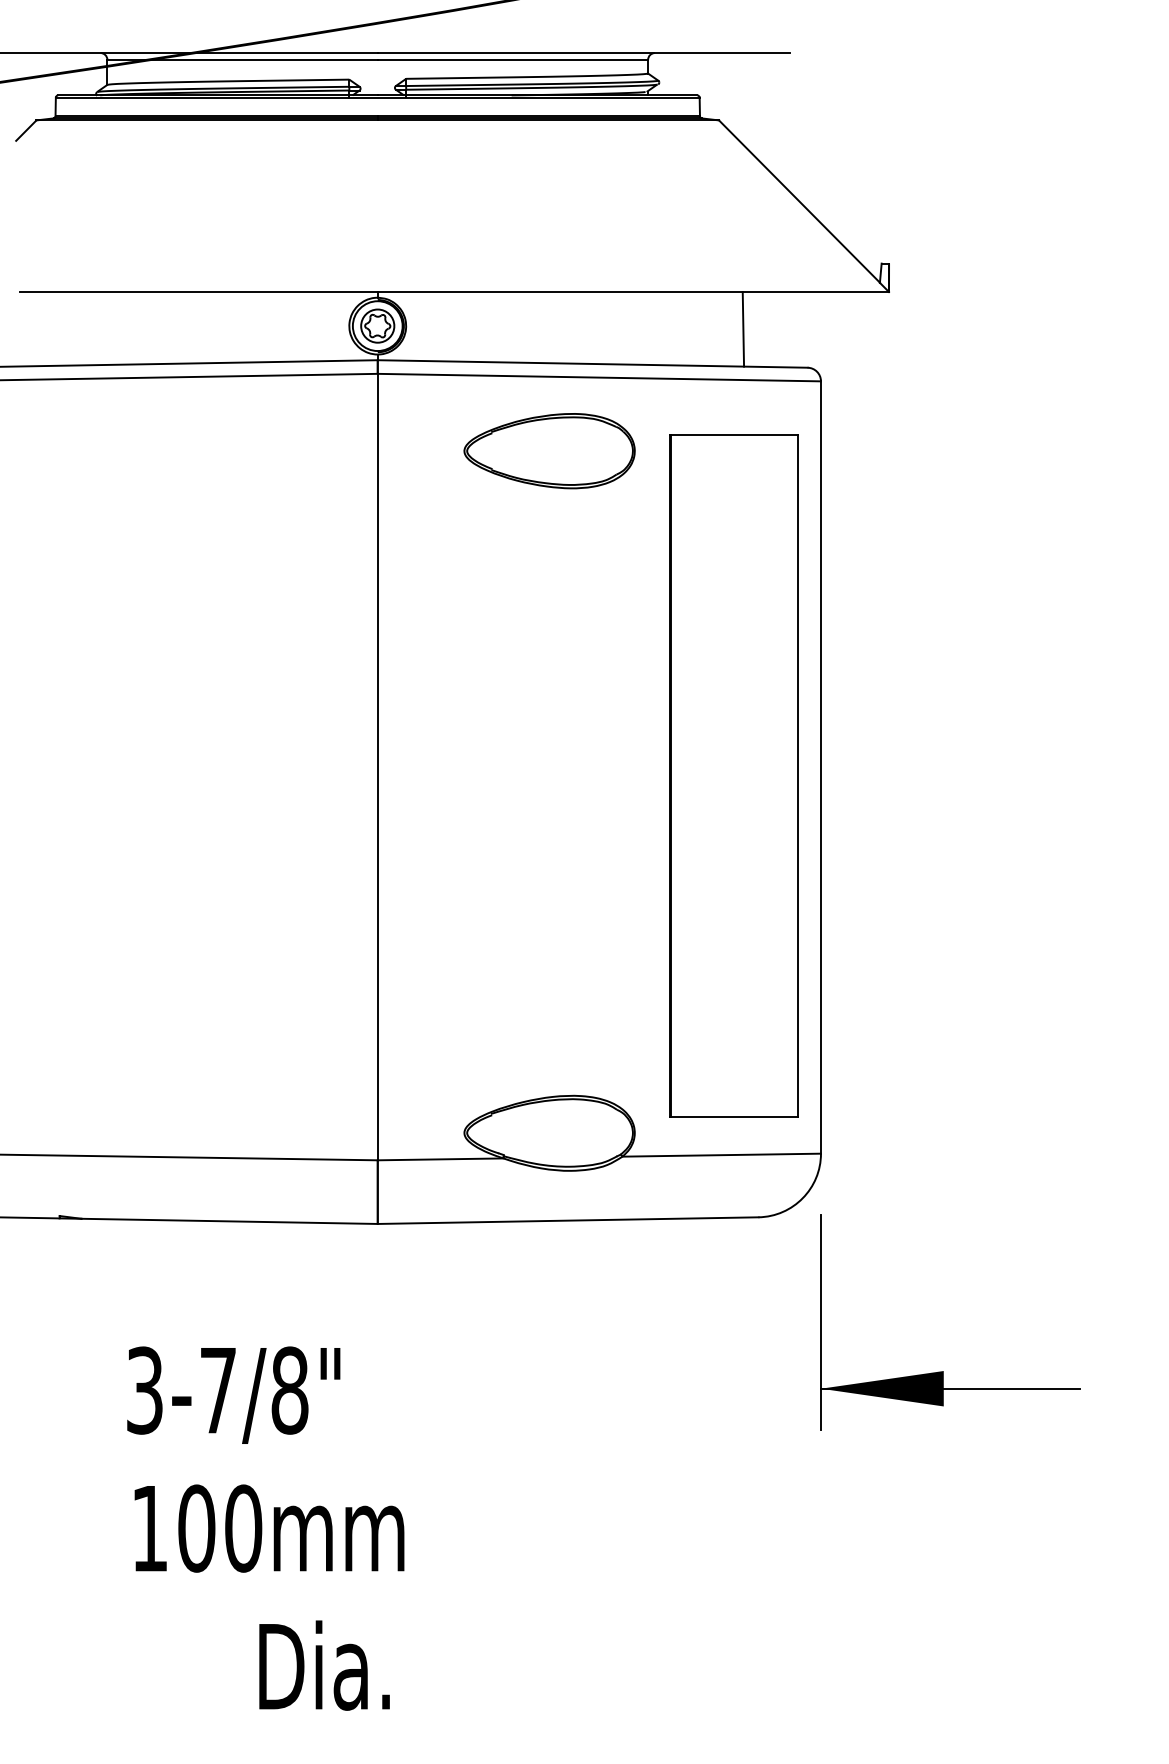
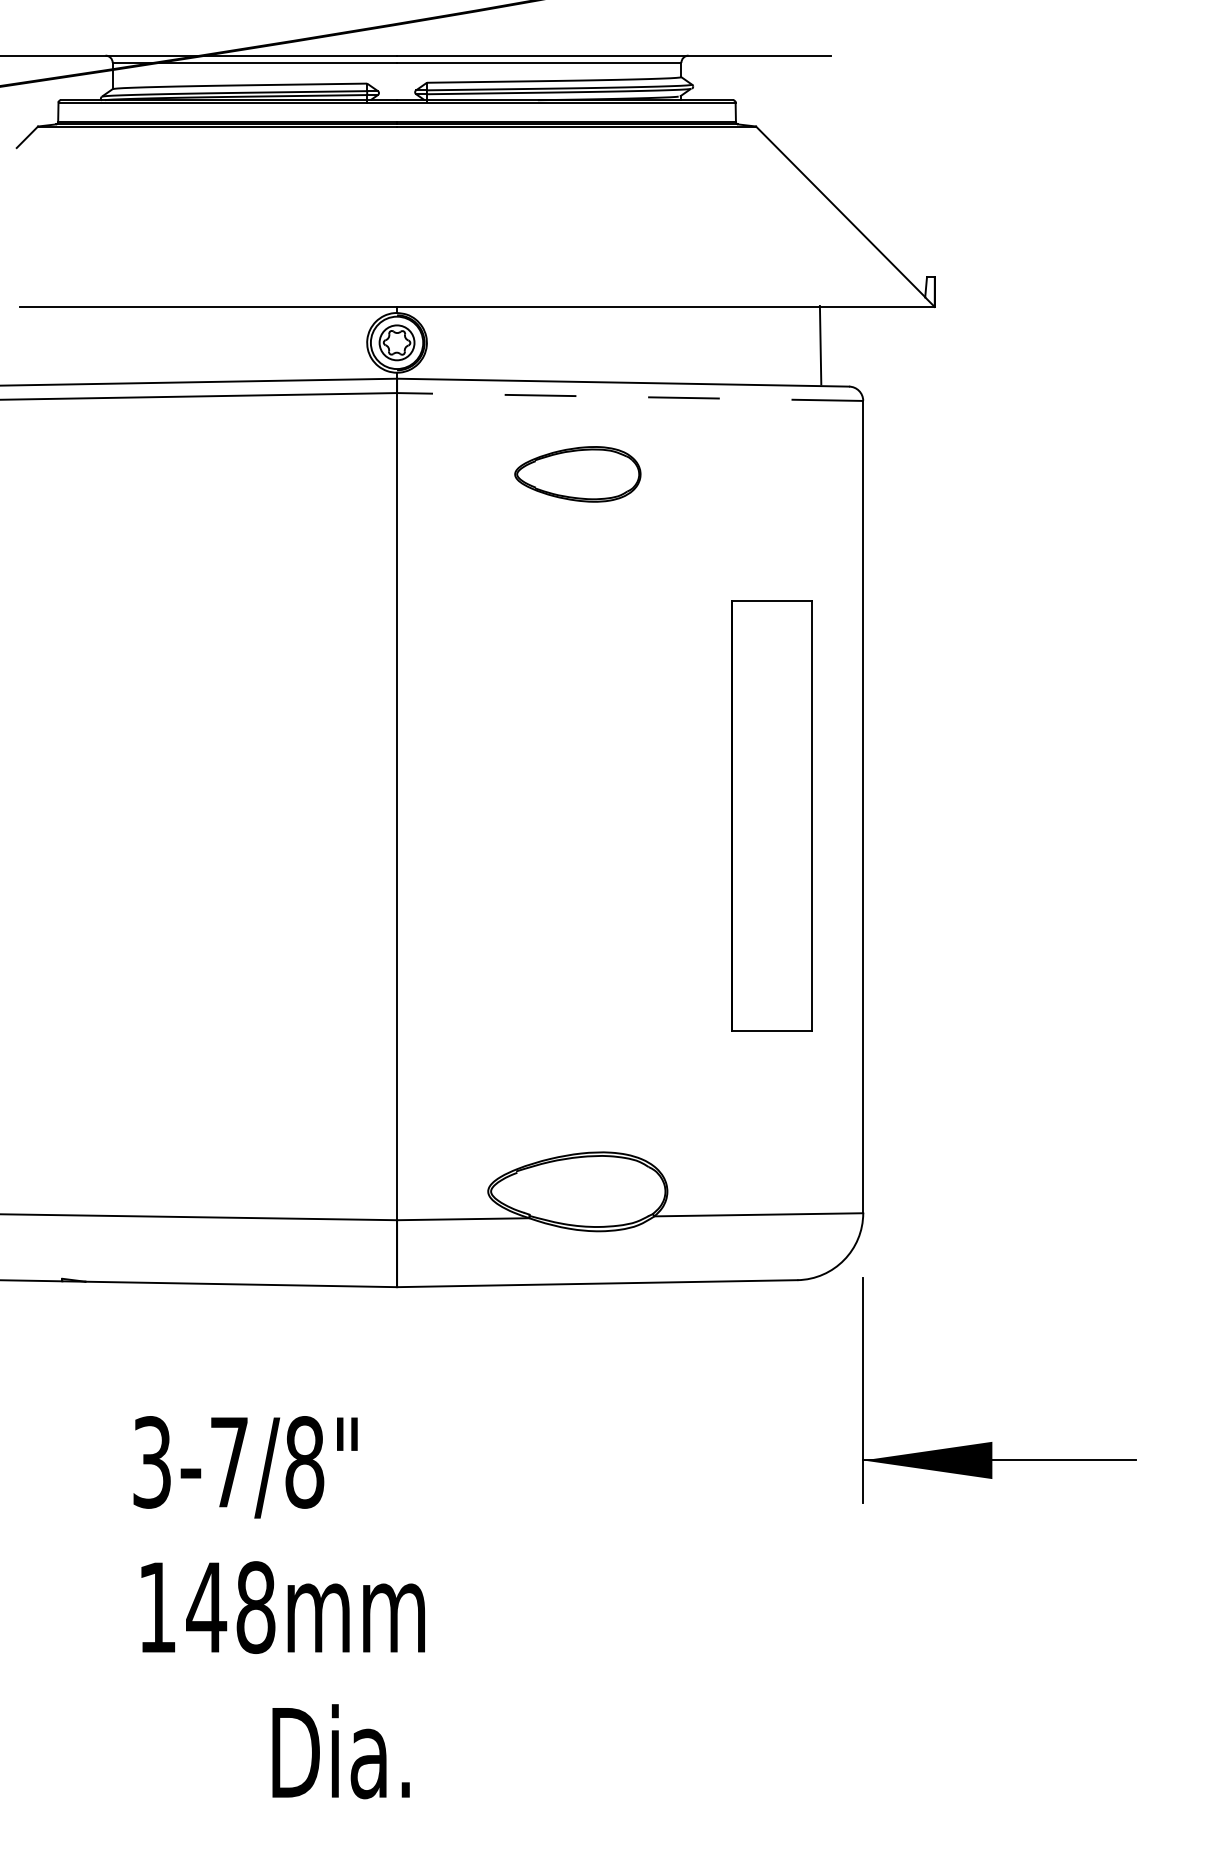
line: (743, 329) -> (820, 345), moved
line: (598, 378) -> (629, 397), solid -> dashed
part: (549, 451) -> (577, 474), size x0.7
part: (733, 775) -> (771, 815), size x0.6
text: (219, 1528) -> (230, 1607), 100mm -> 148mm

